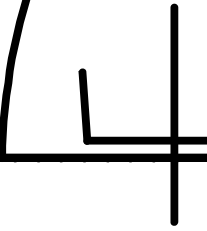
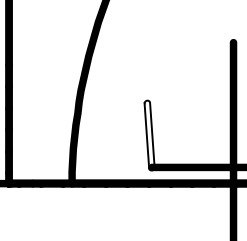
fill: (84, 106) -> (149, 135), removed

